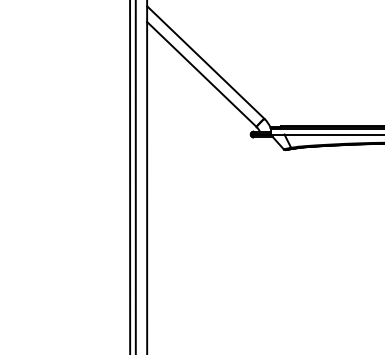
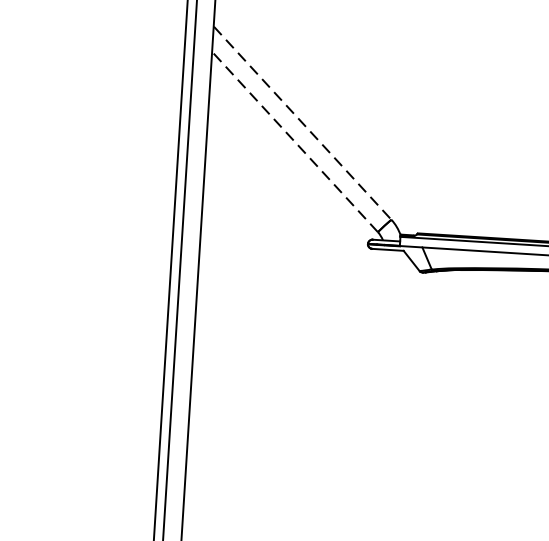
line: (206, 62) -> (303, 123), solid -> dashed
line: (201, 74) -> (294, 142), solid -> dashed

